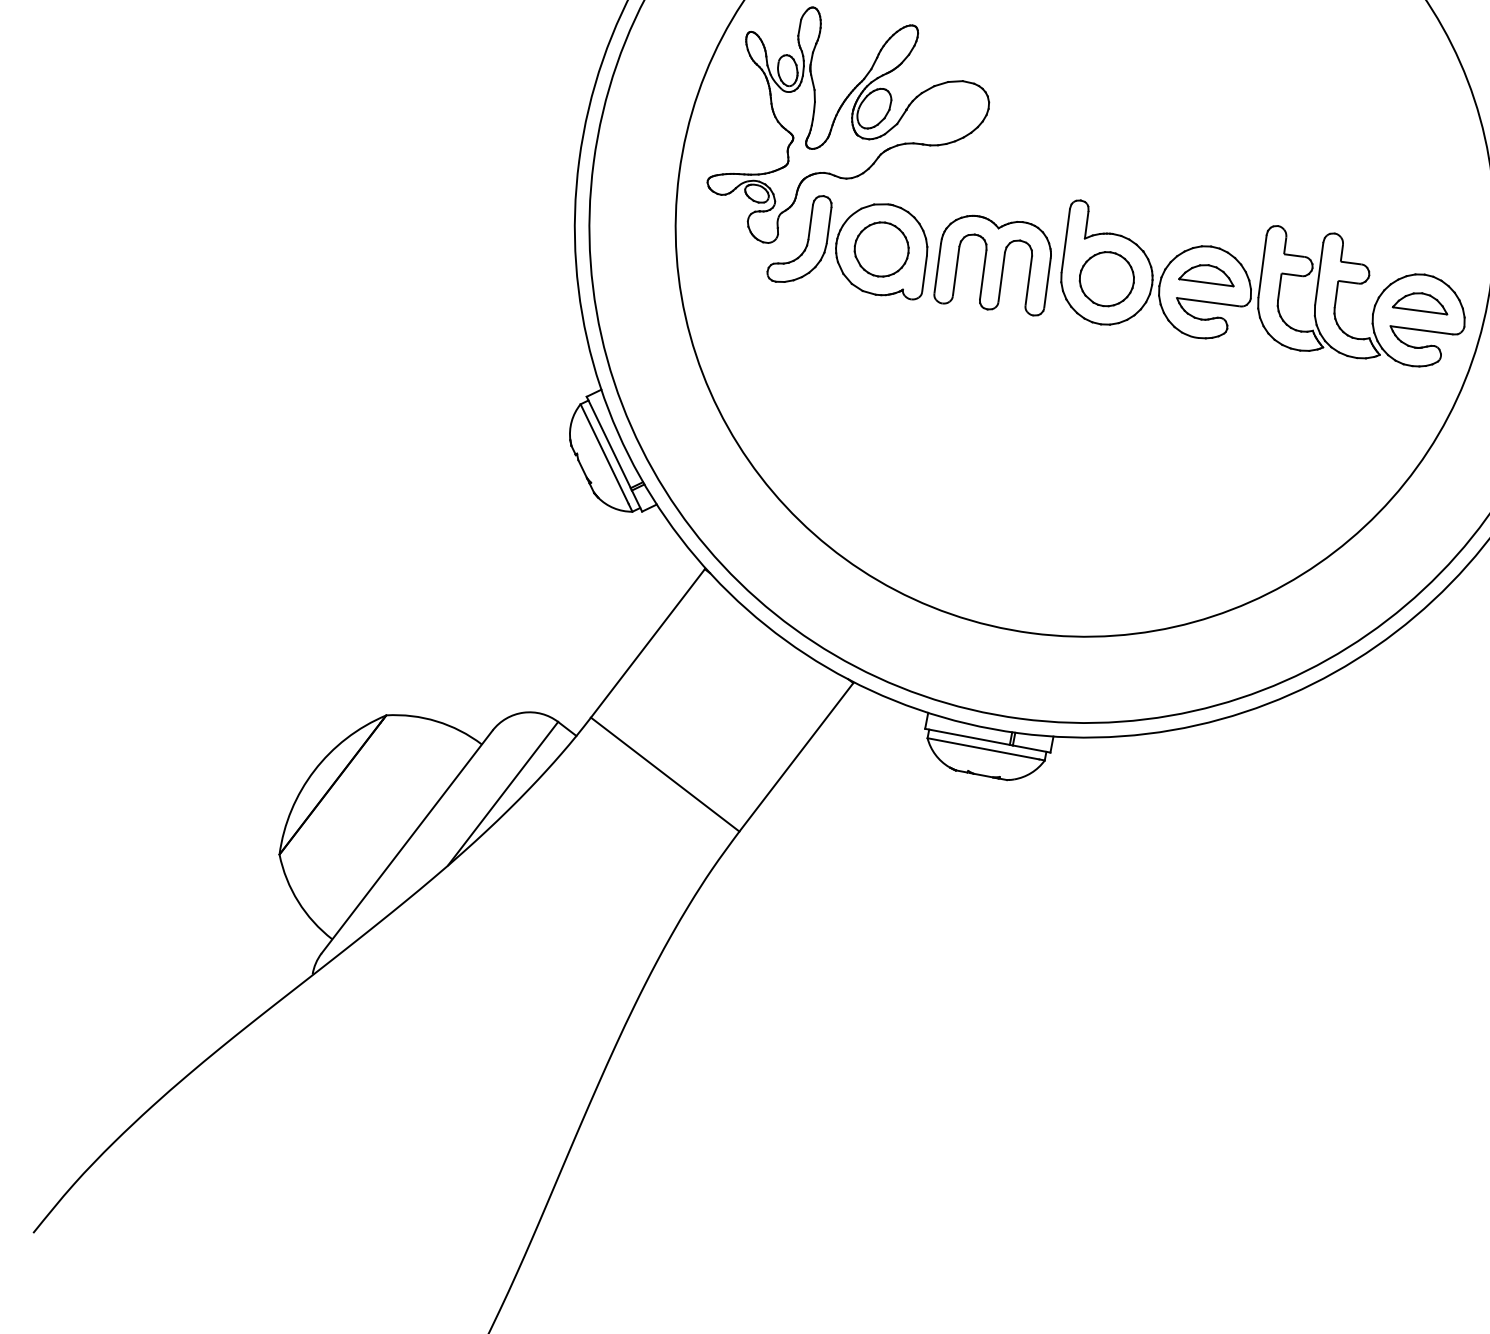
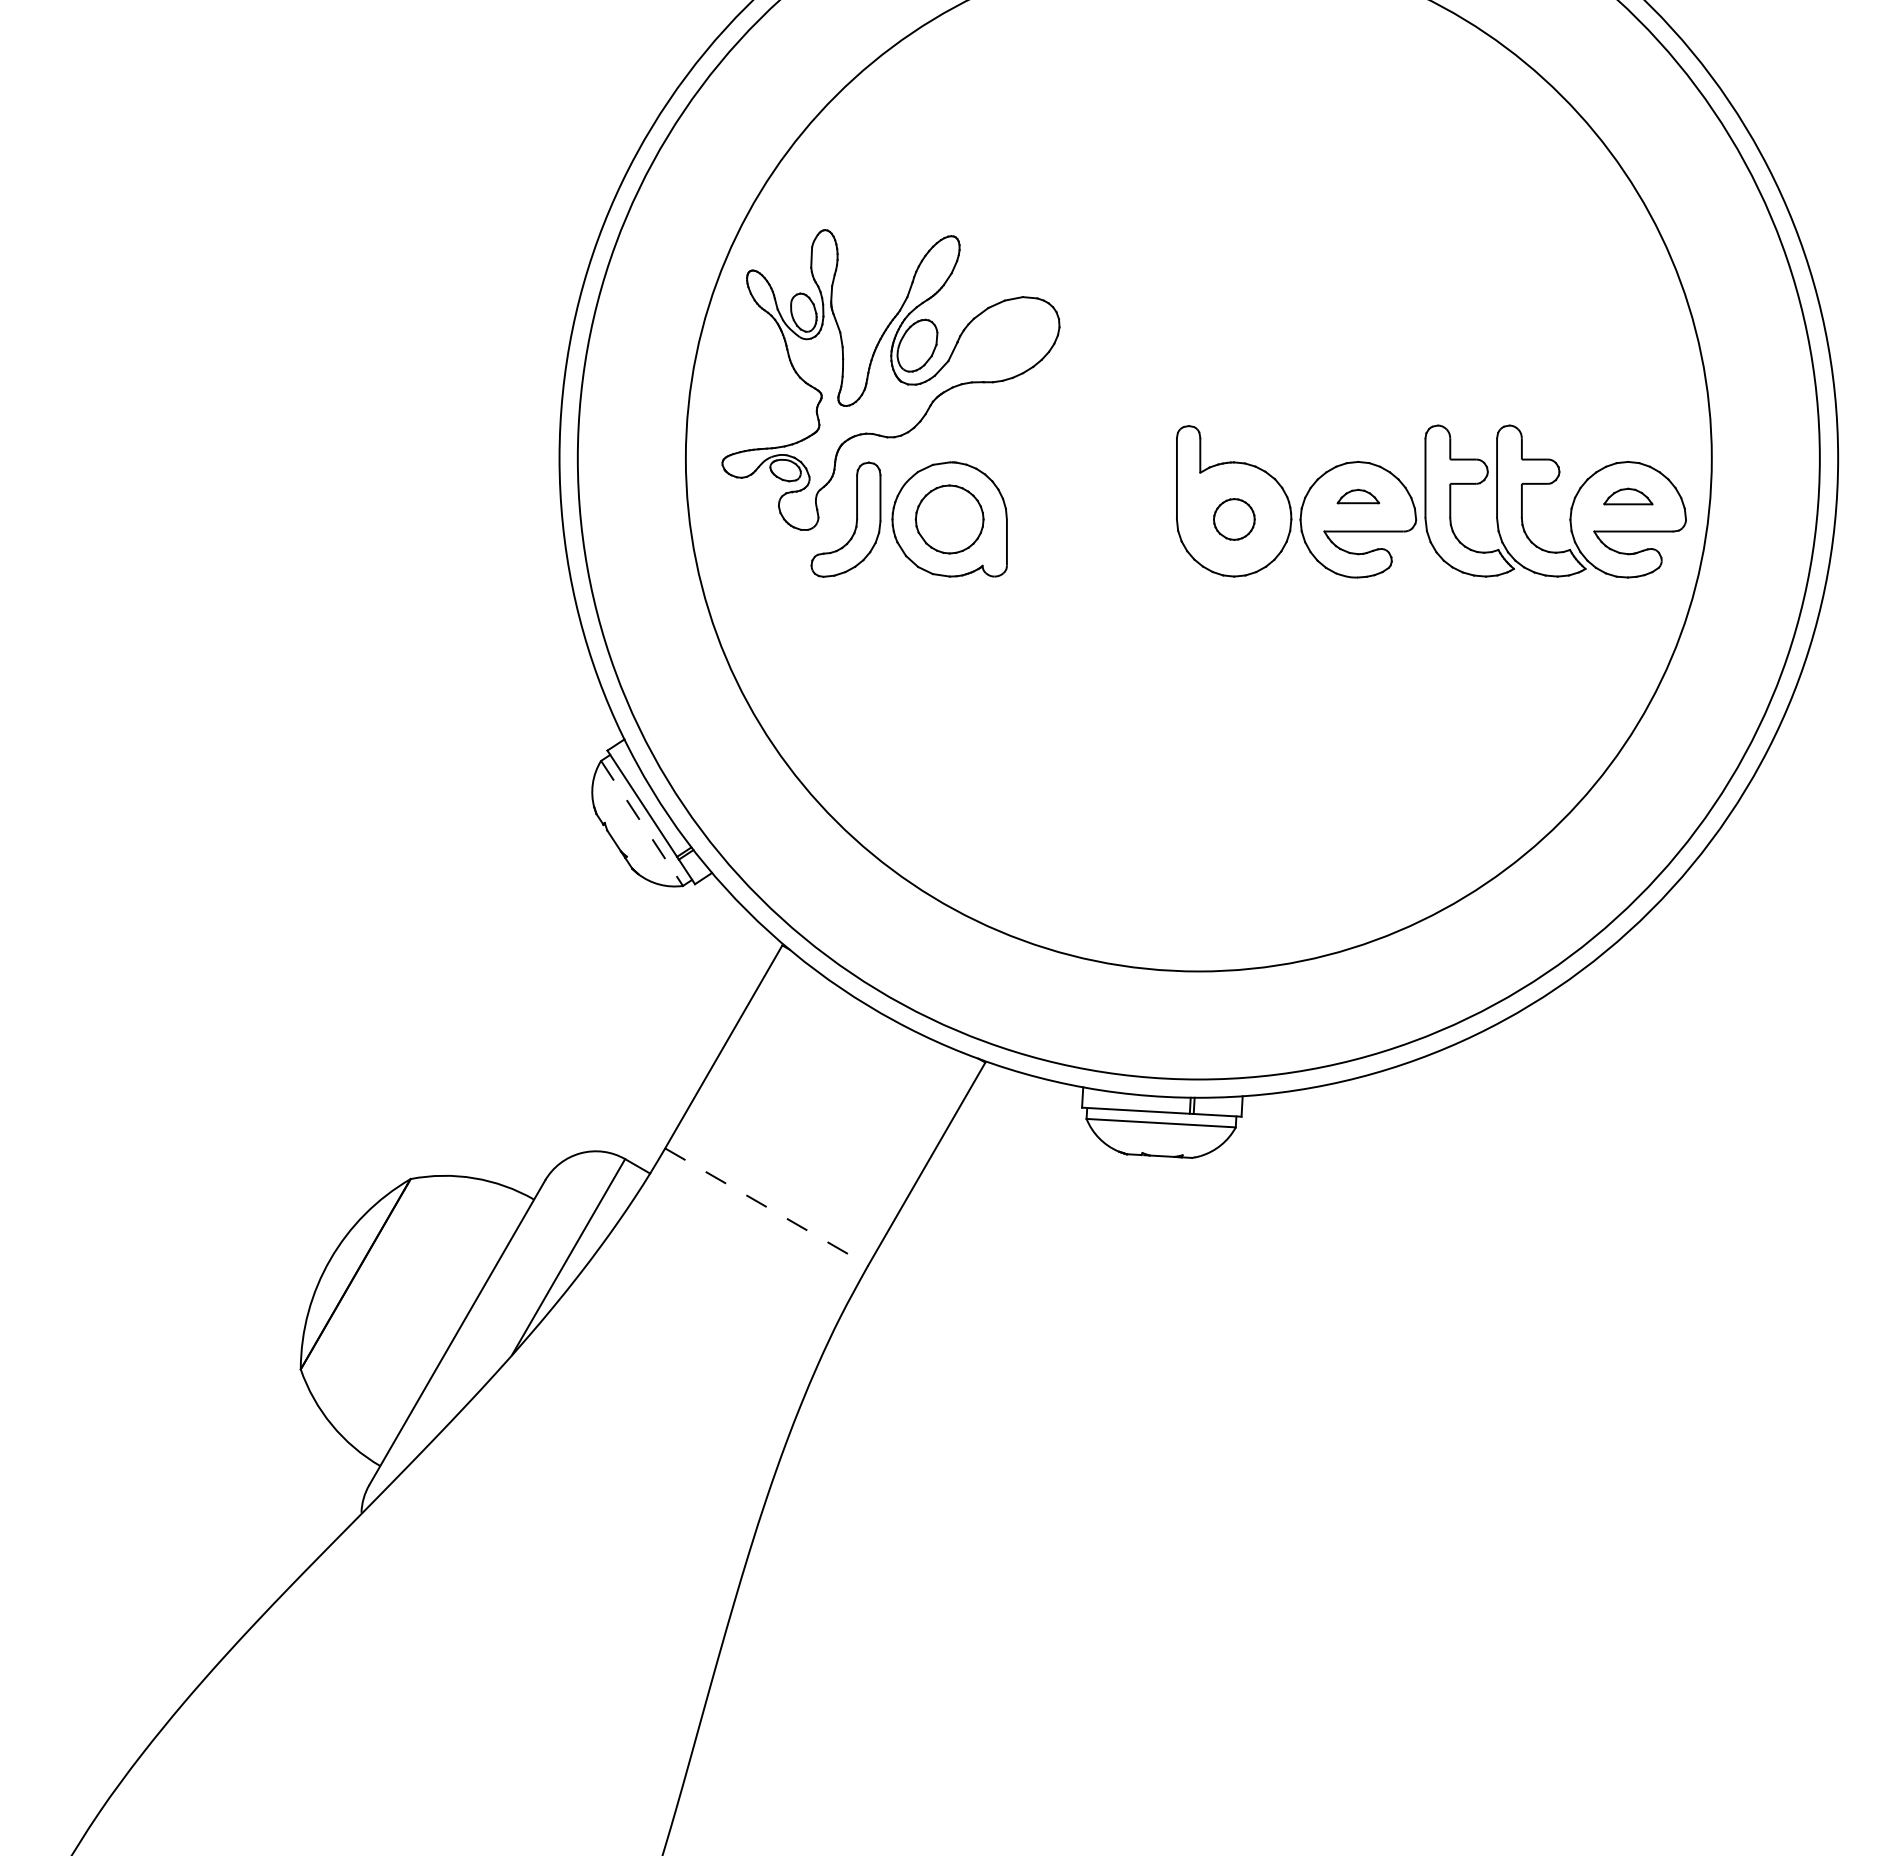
part: (993, 264) -> (1091, 519), removed
part: (1207, 273) -> (1358, 496), size x0.6
part: (1107, 279) -> (1234, 519), size x0.6
part: (1421, 302) -> (1628, 496), size x0.7
line: (604, 454) -> (639, 819), solid -> dashed
line: (665, 775) -> (767, 1207), solid -> dashed

